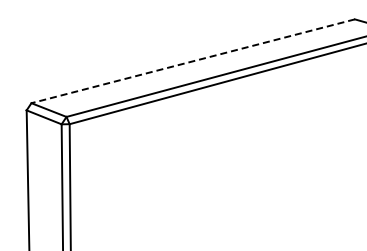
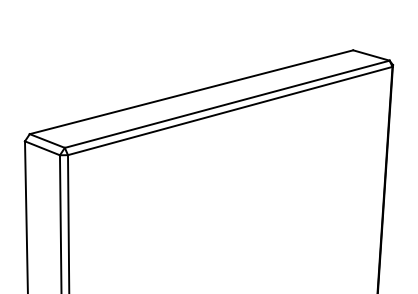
line: (193, 61) -> (191, 92), dashed -> solid

